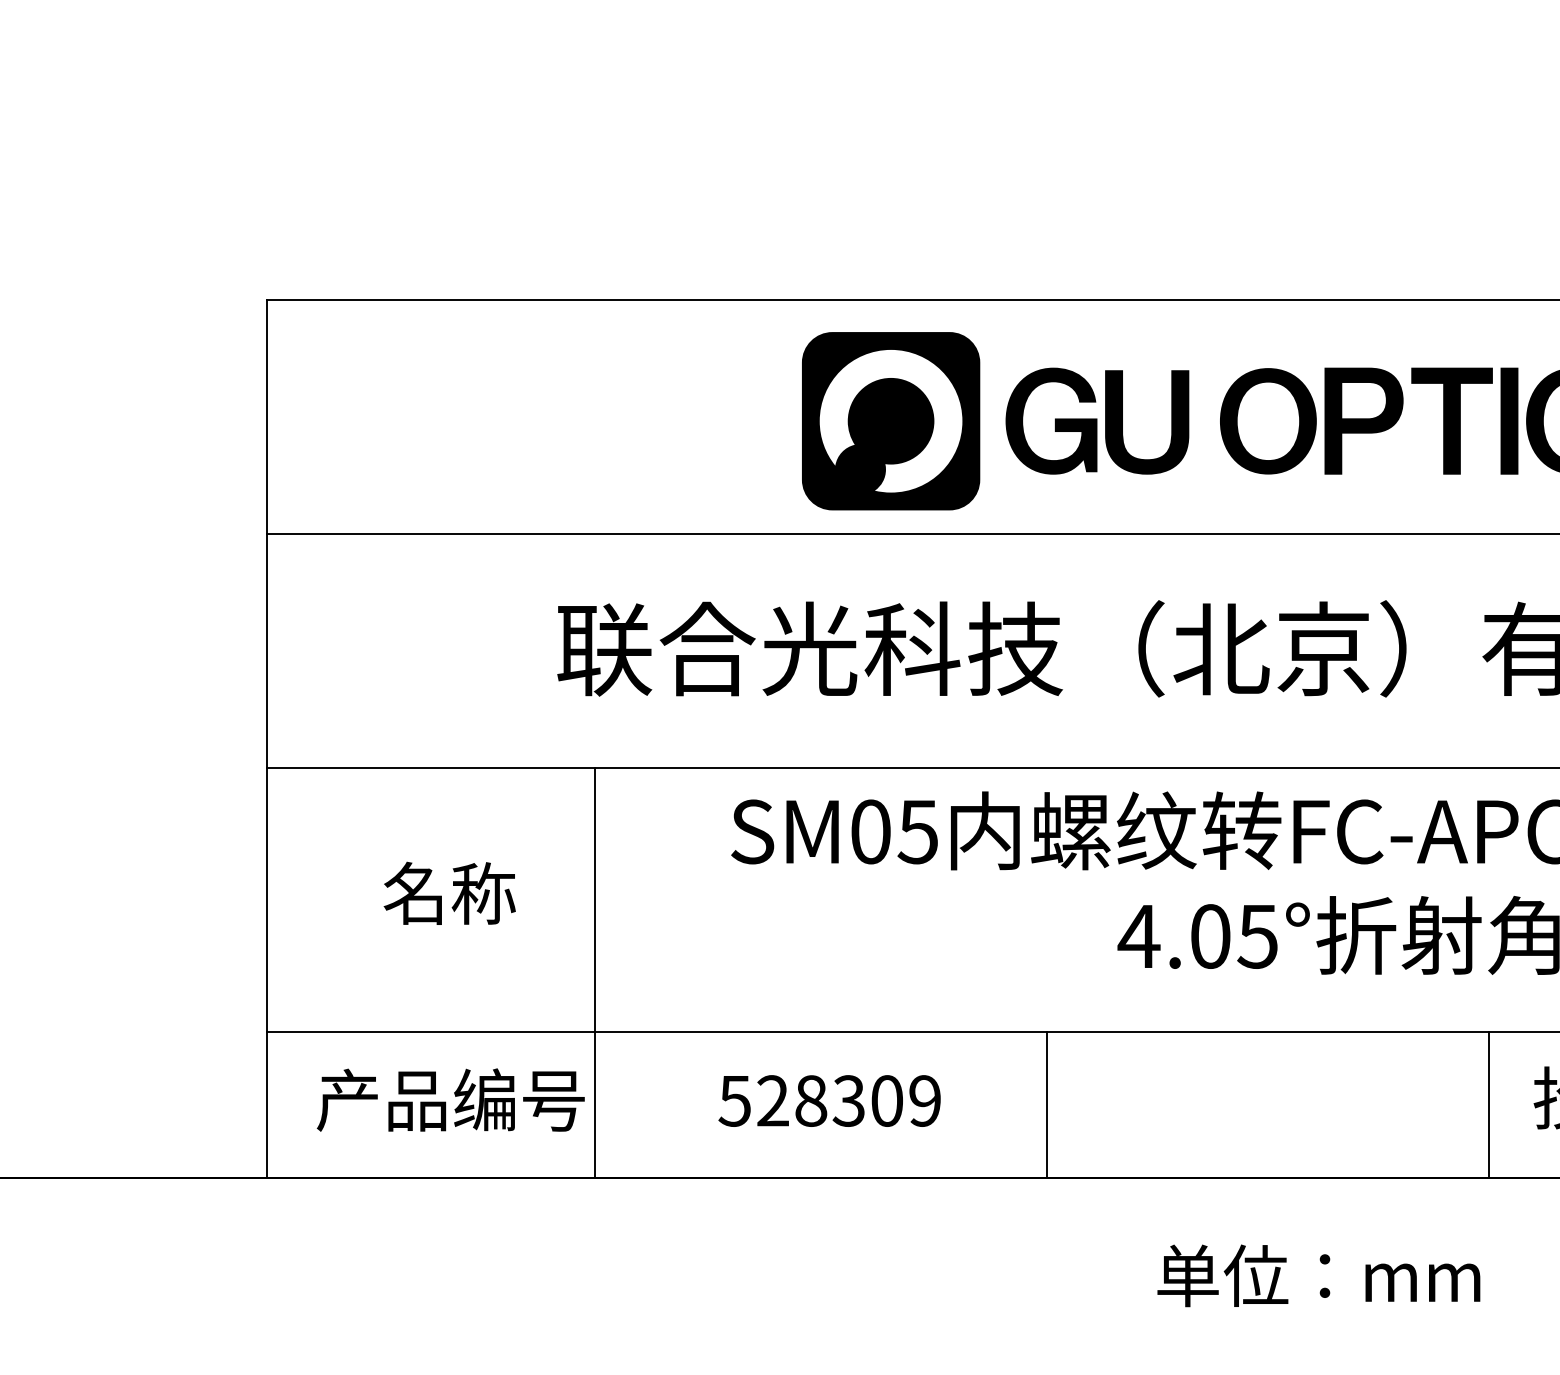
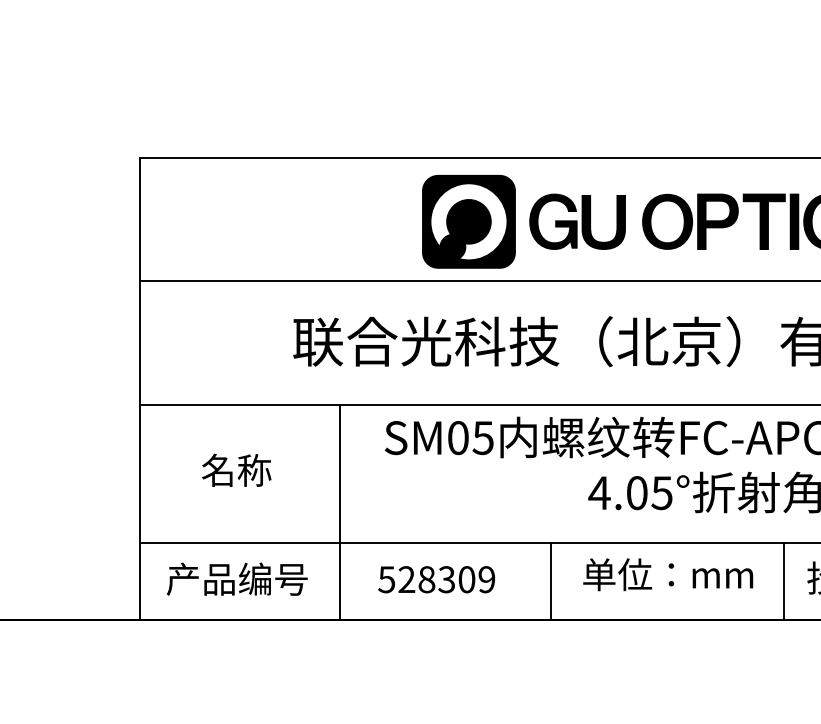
line: (595, 973) -> (340, 512), moved
text: (1319, 1275) -> (668, 574), moved

